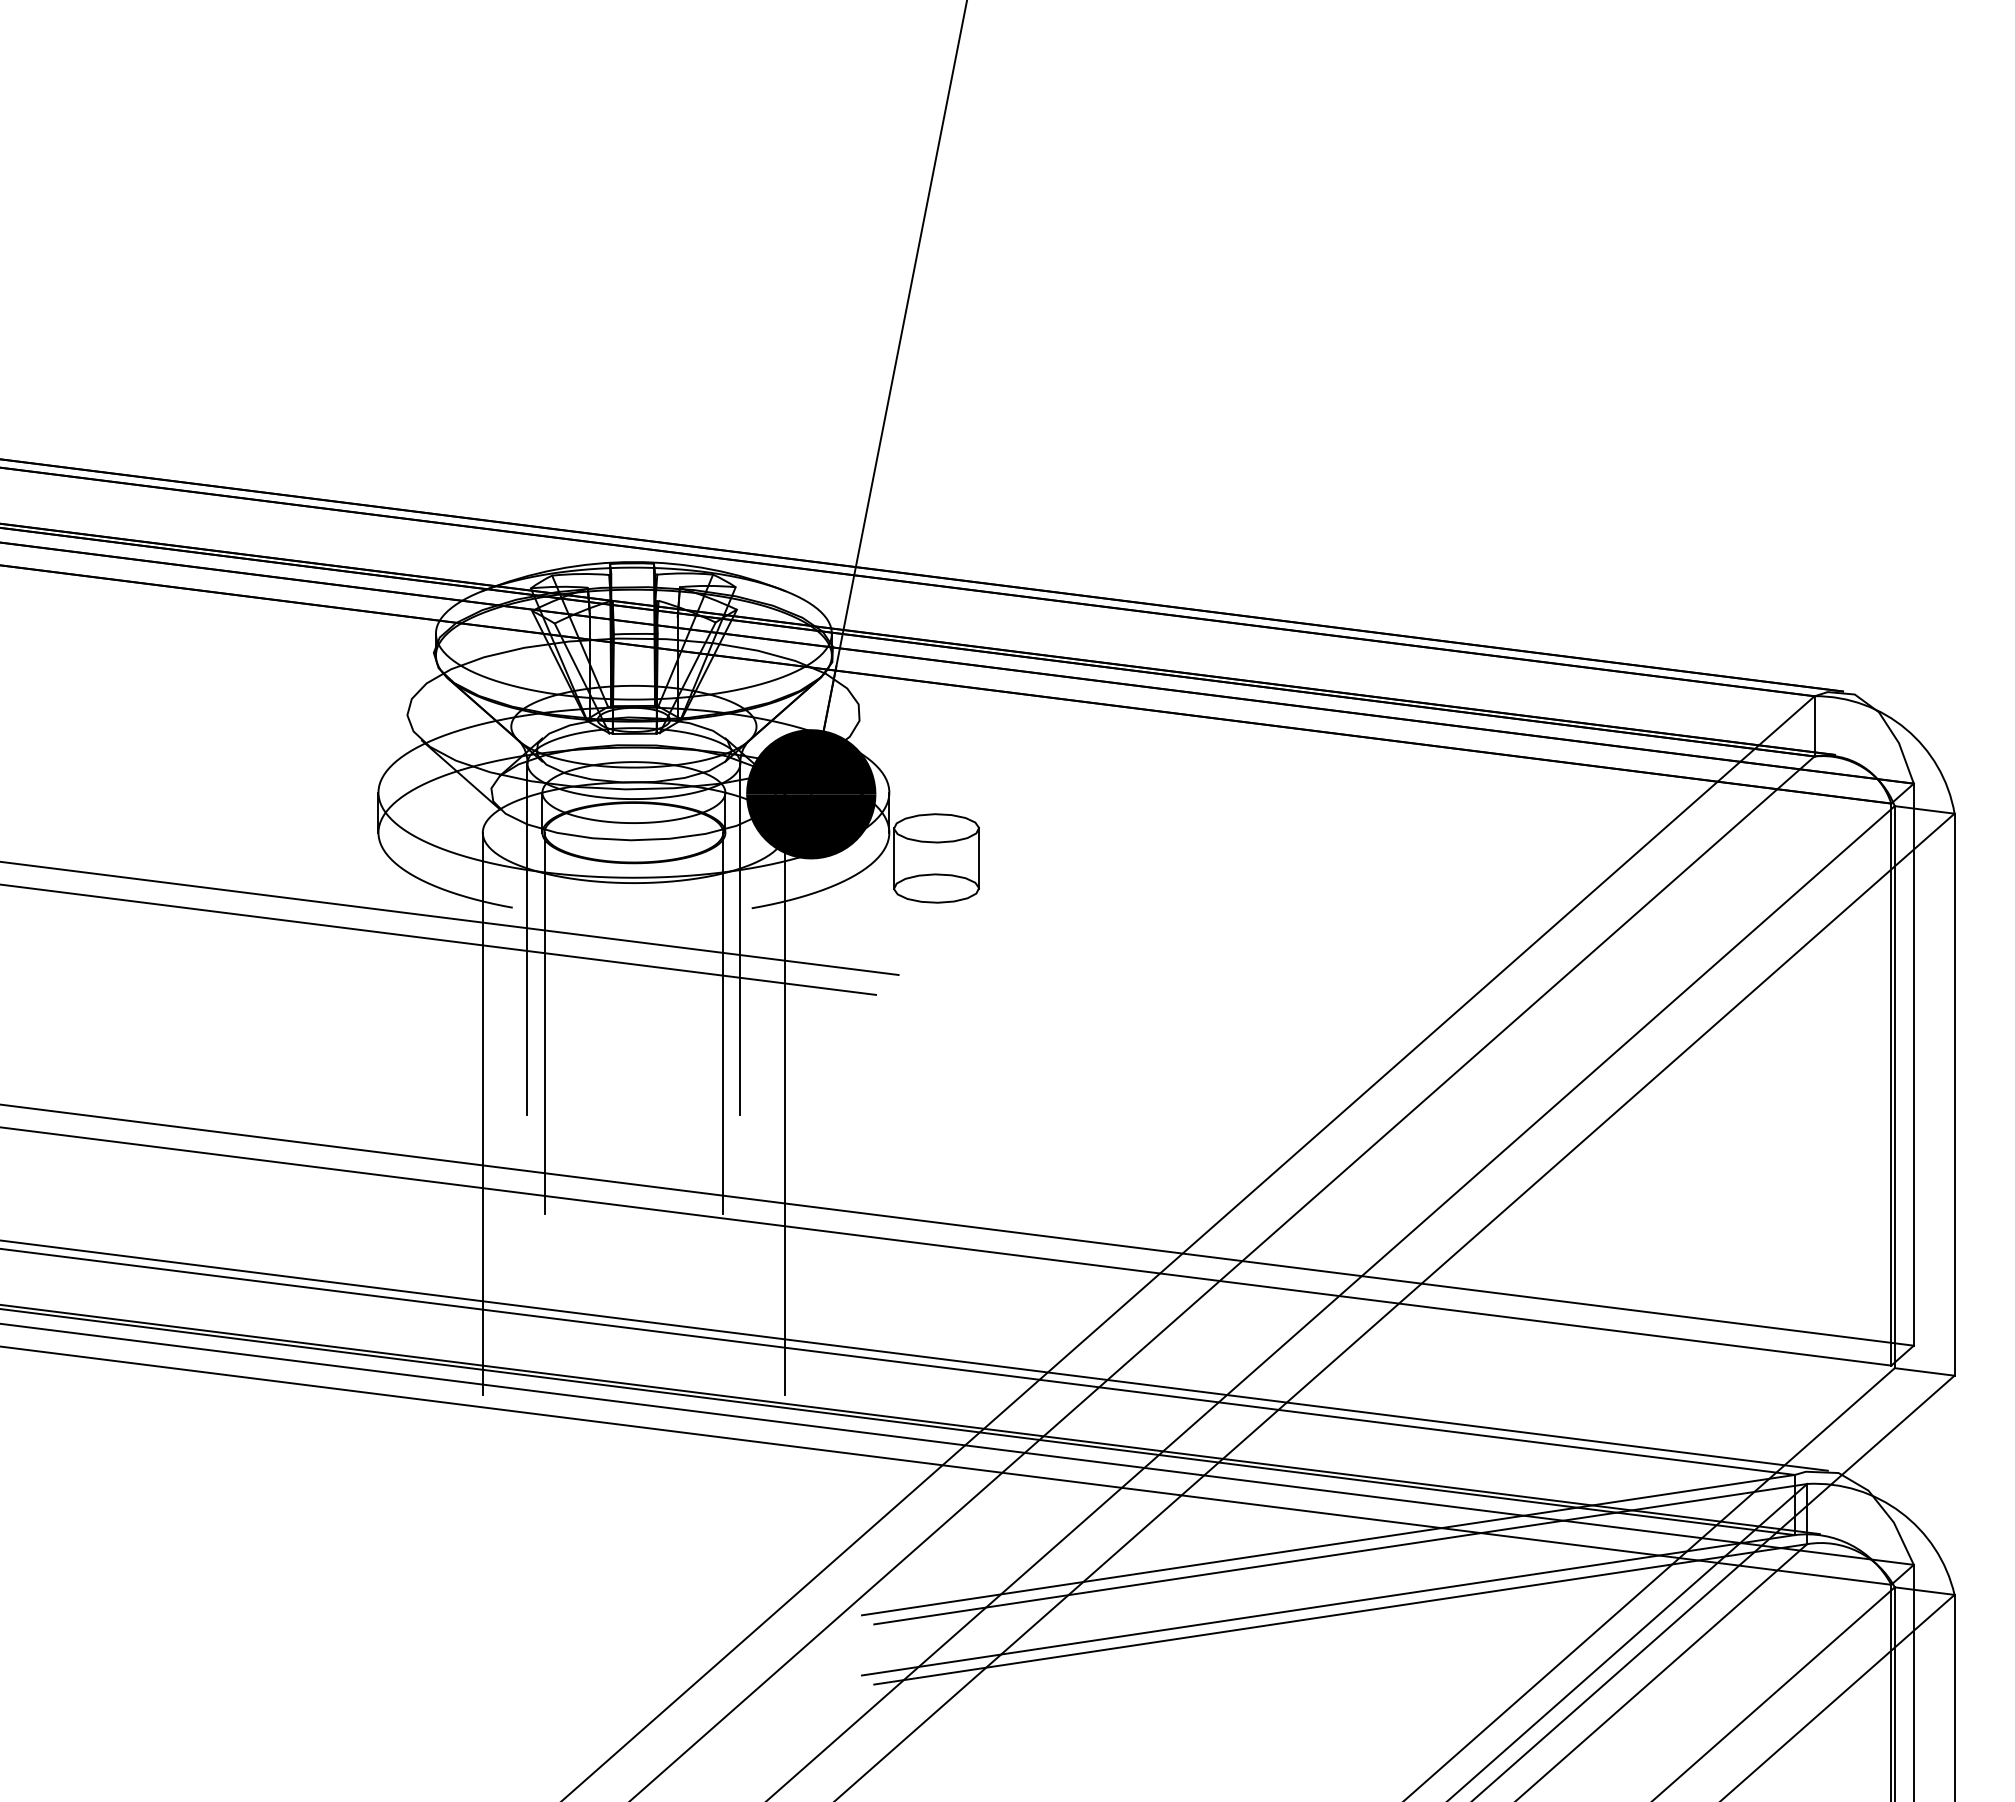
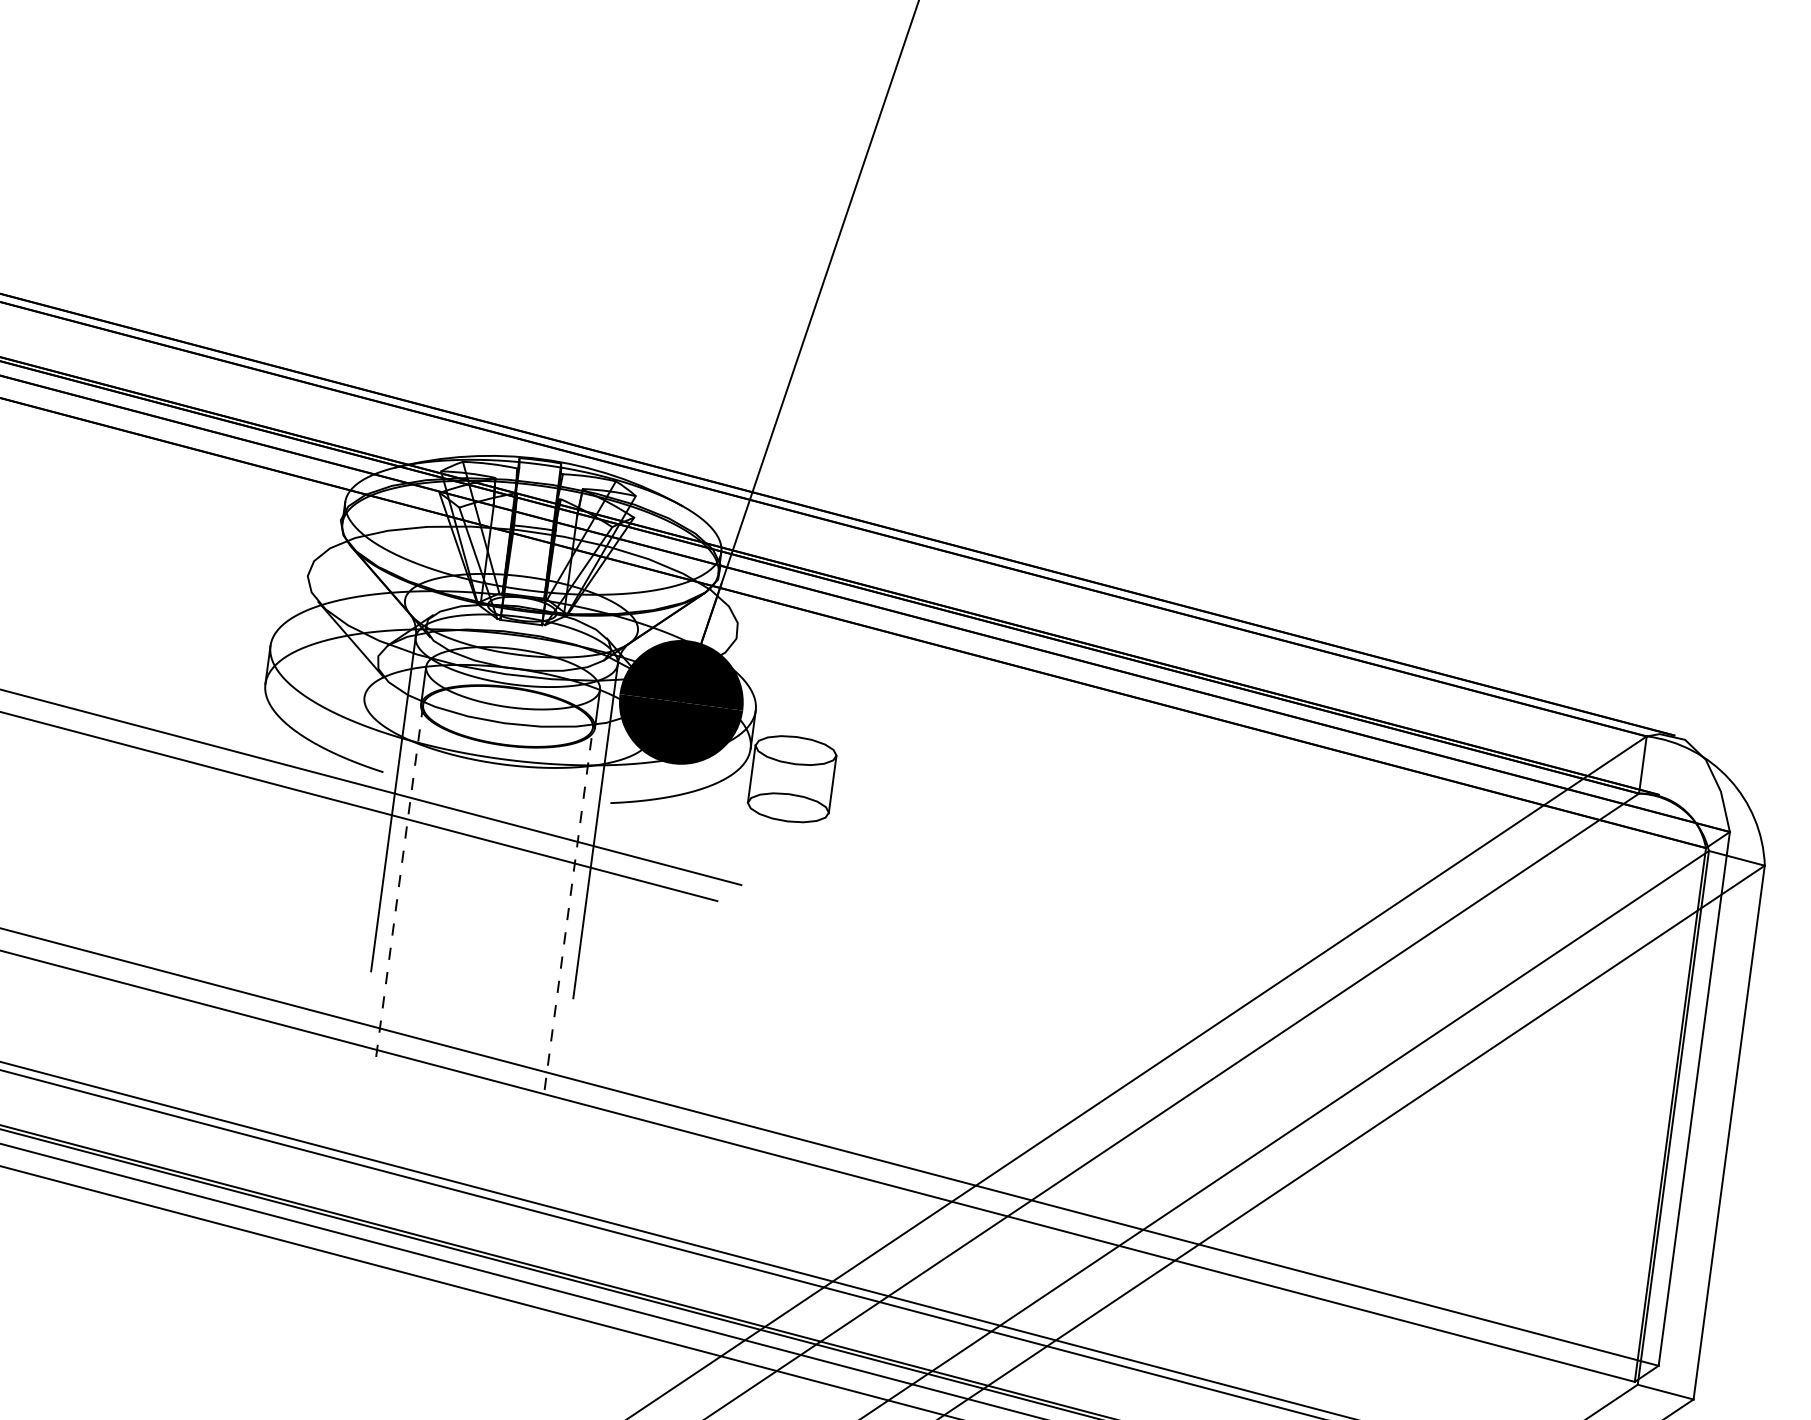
line: (544, 1023) -> (398, 886), solid -> dashed
line: (723, 1023) -> (568, 908), solid -> dashed
line: (482, 1113) -> (328, 963), removed
line: (785, 1113) -> (616, 1002), removed

